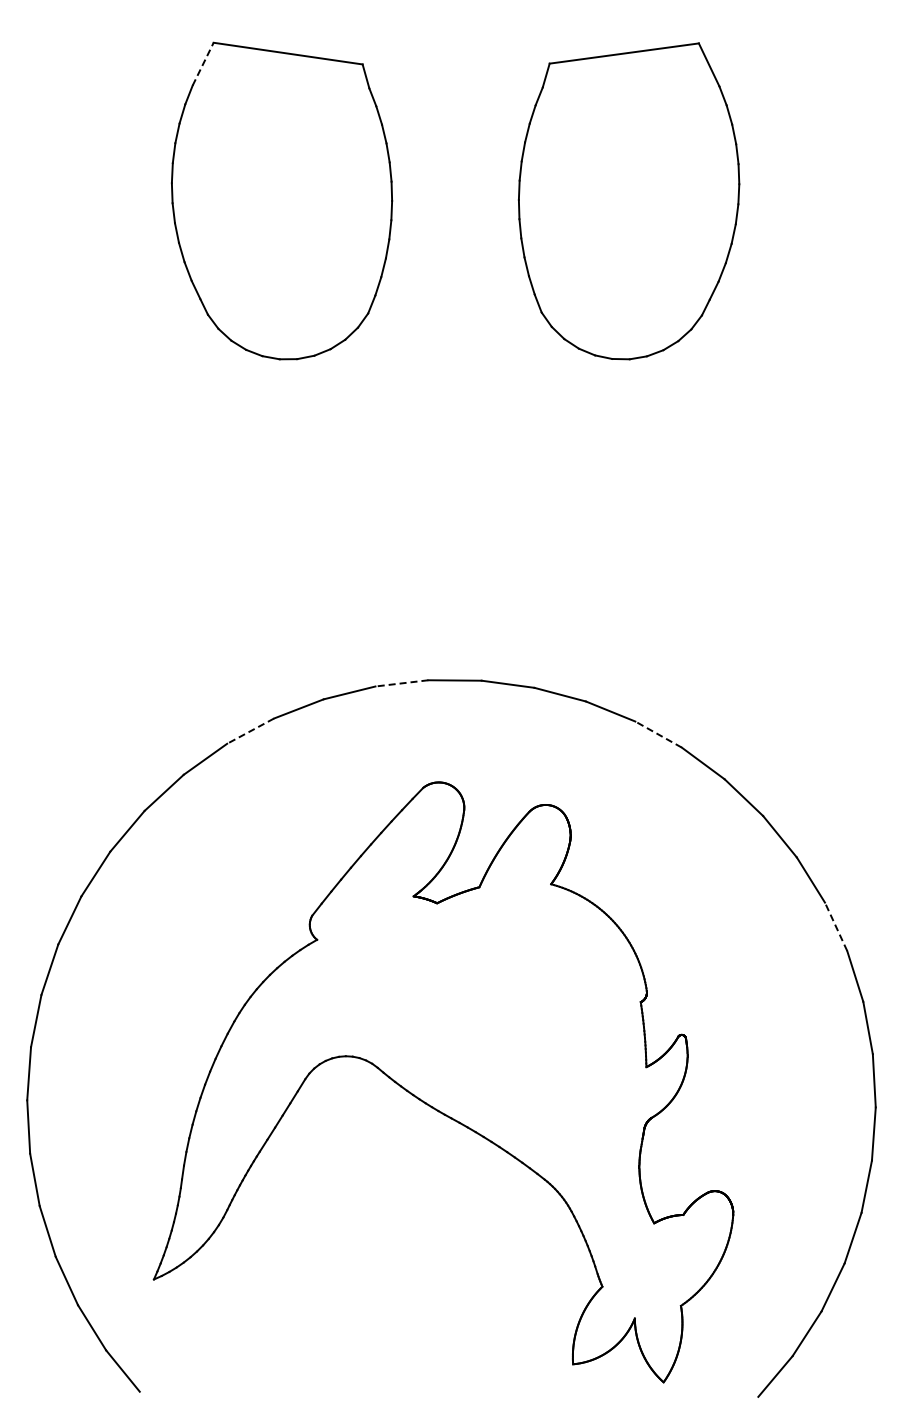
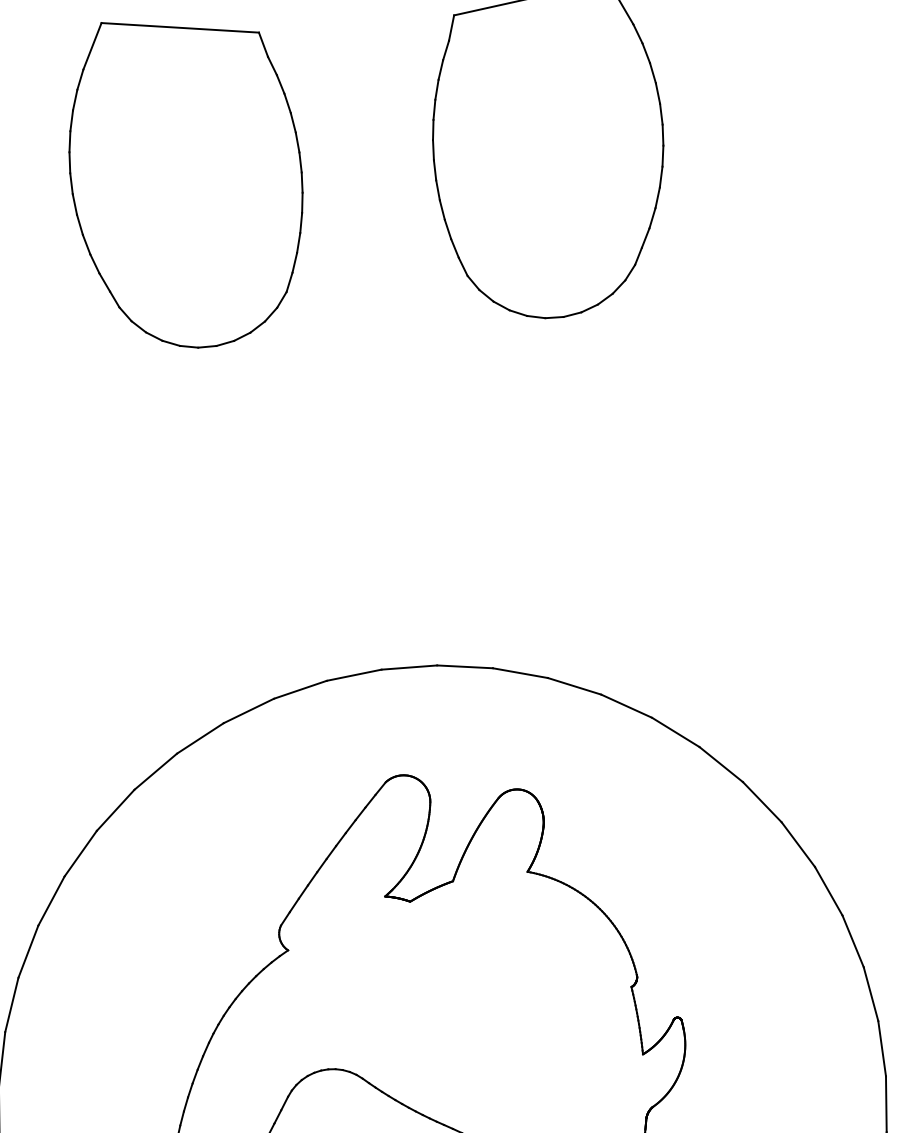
line: (203, 64) -> (92, 46), dashed -> solid
line: (401, 683) -> (353, 675), dashed -> solid
line: (250, 731) -> (200, 738), dashed -> solid
line: (658, 734) -> (626, 706), dashed -> solid
line: (836, 926) -> (829, 890), dashed -> solid

